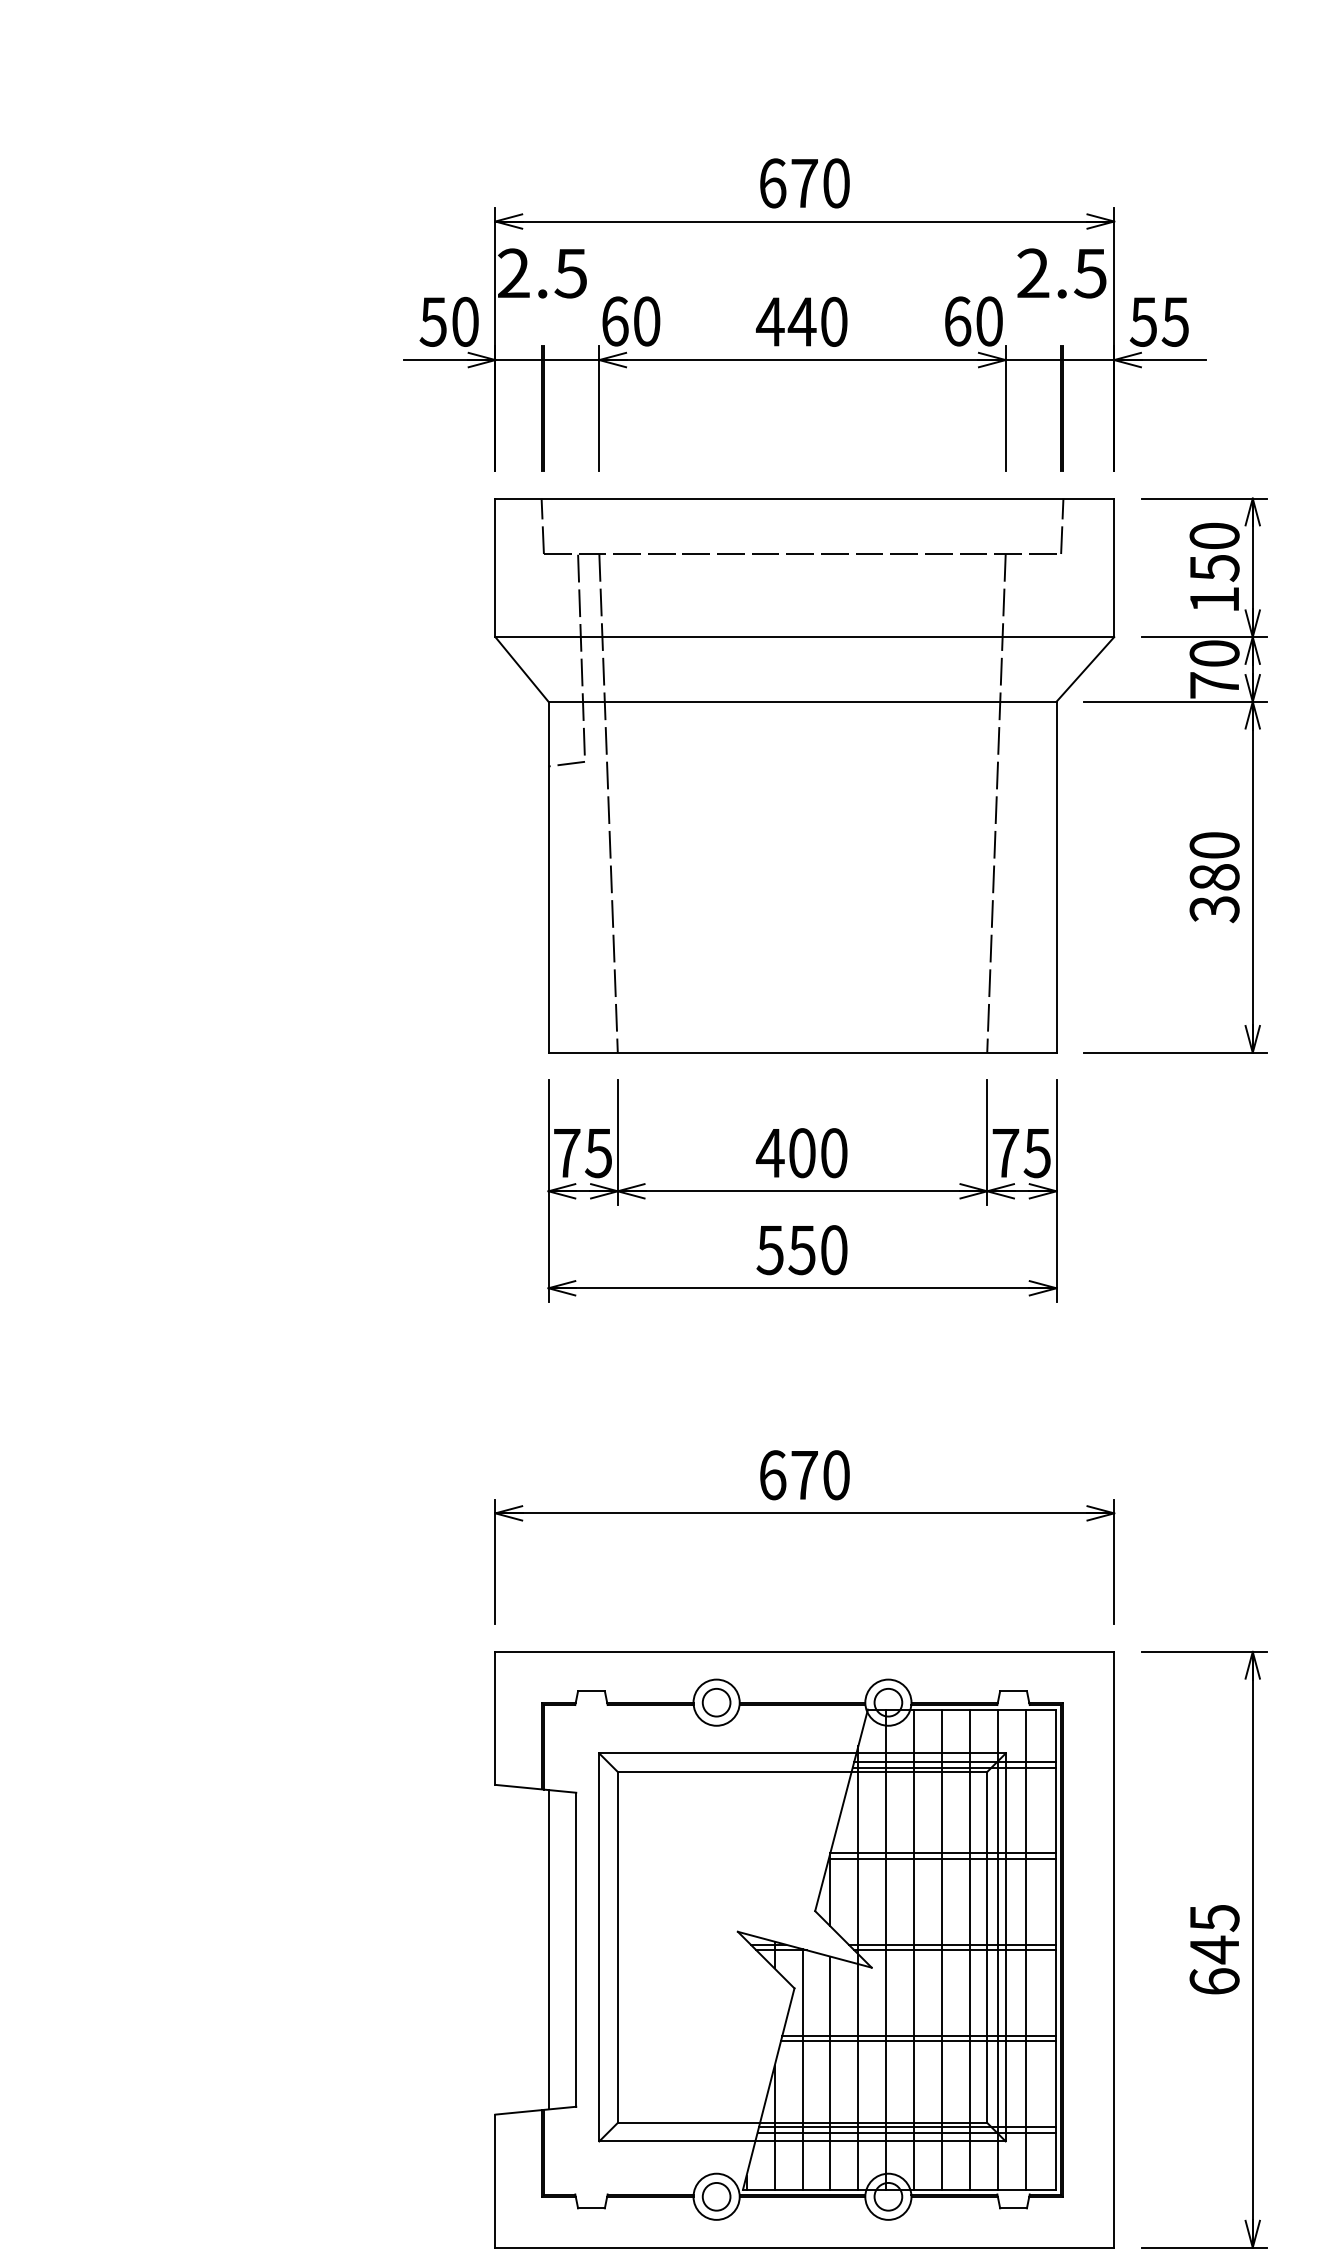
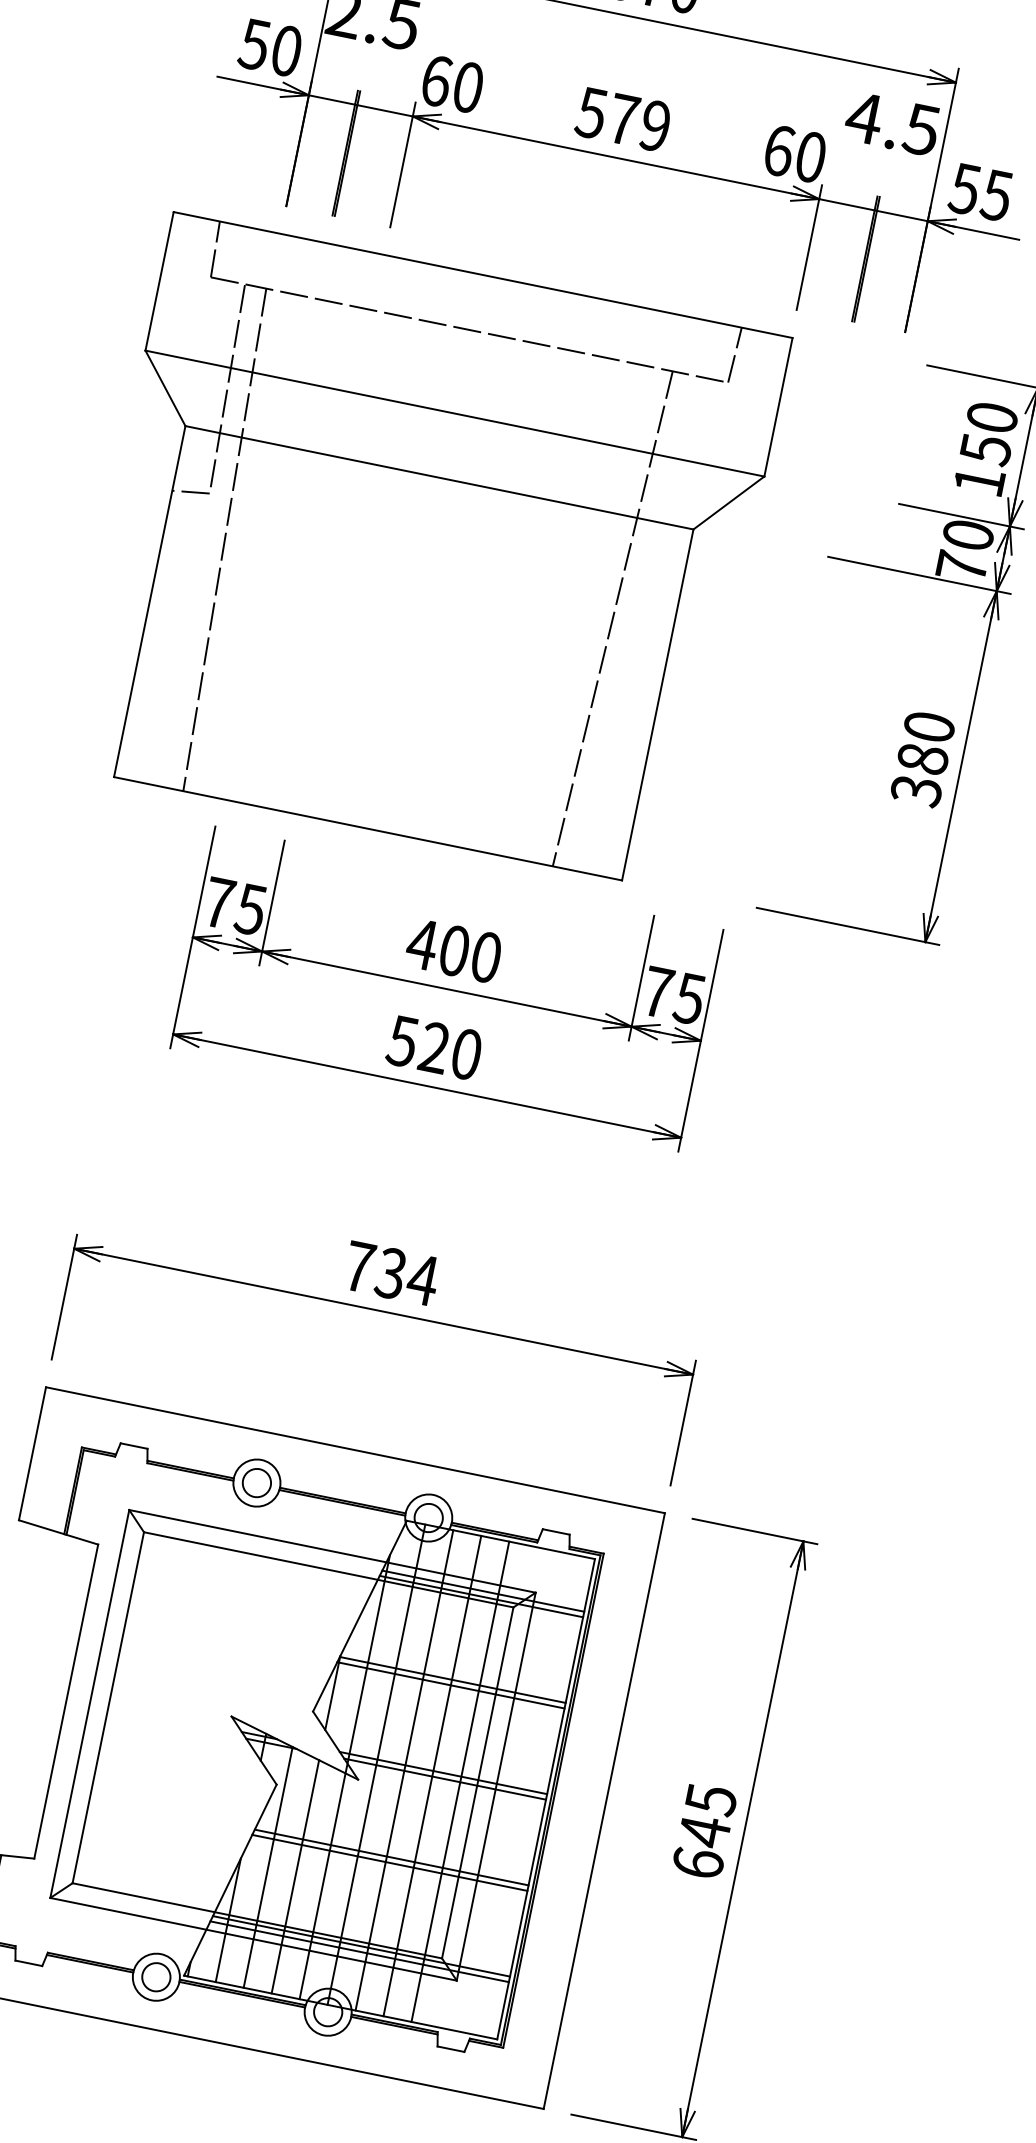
text: (1032, 272) -> (863, 116), 2.5 -> 4.5
text: (801, 321) -> (622, 118), 440 -> 579
part: (804, 775) -> (426, 551), moved
text: (801, 1250) -> (433, 1048), 550 -> 520
text: (804, 1475) -> (391, 1273), 670 -> 734
line: (548, 1949) -> (38, 1695), removed
line: (998, 1949) -> (488, 1787), removed
line: (1026, 1949) -> (516, 1792), removed

